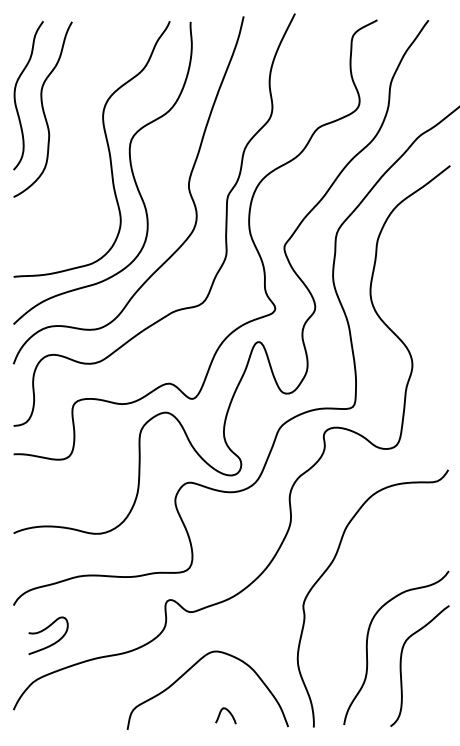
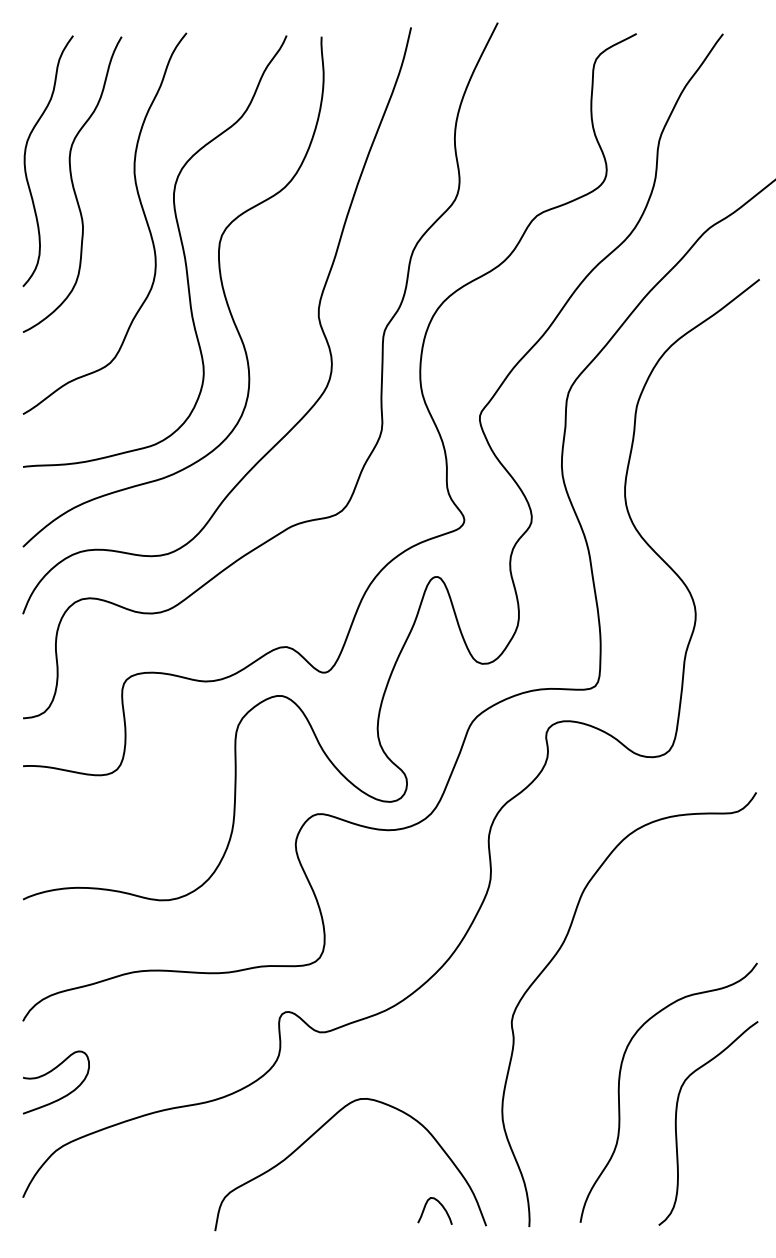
curve: (83, 124) -> (140, 209), added
curve: (45, 630) -> (51, 1073), moved
curve: (228, 712) -> (439, 1205), moved

